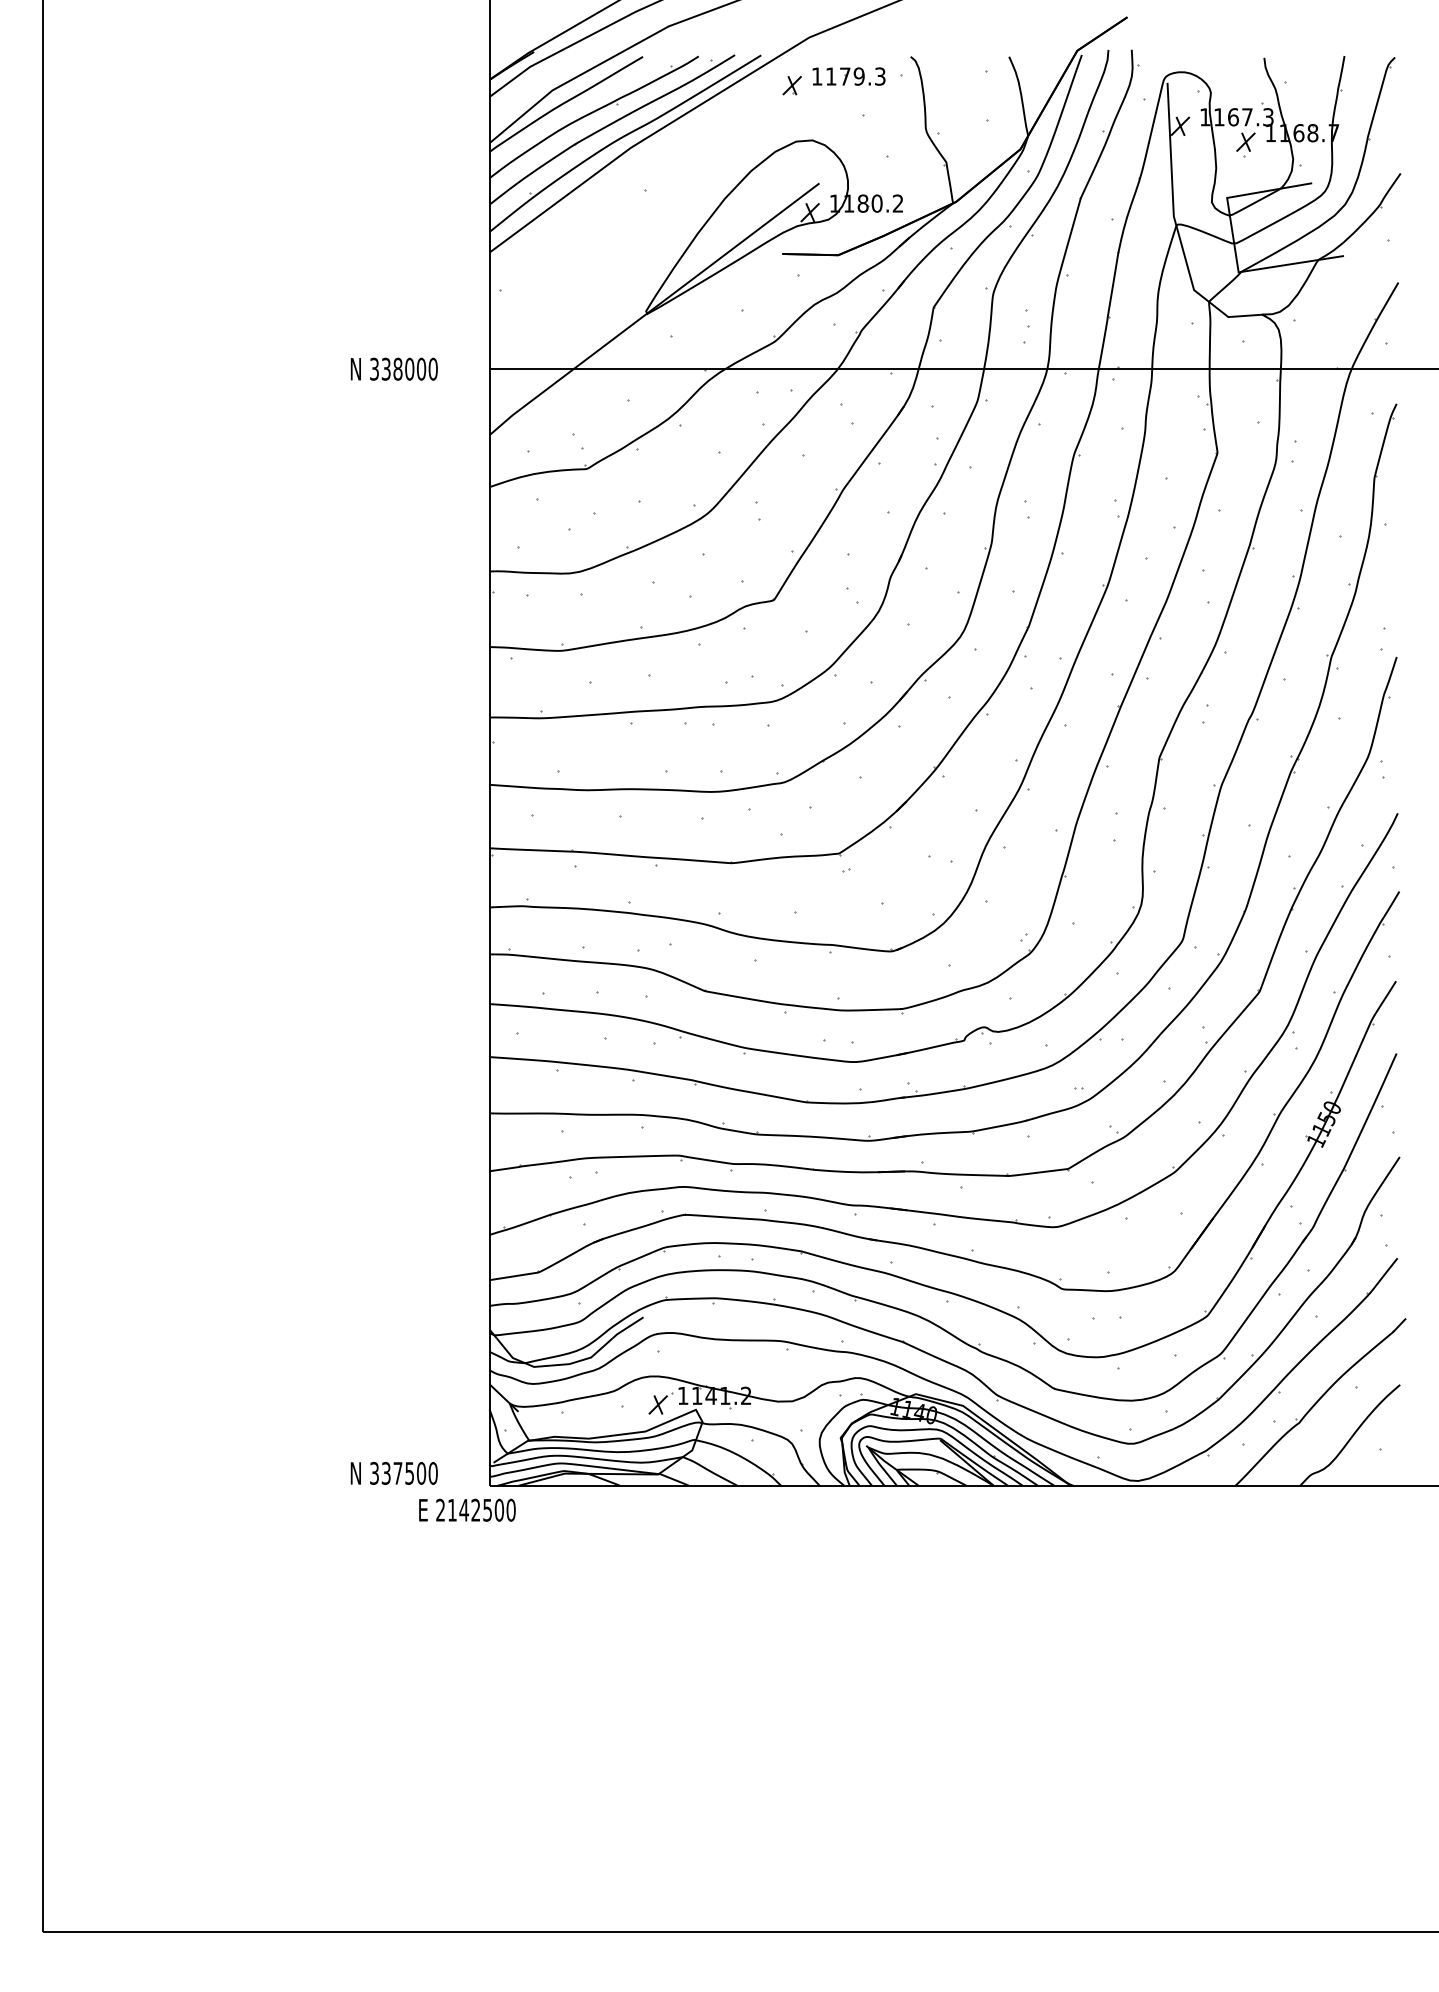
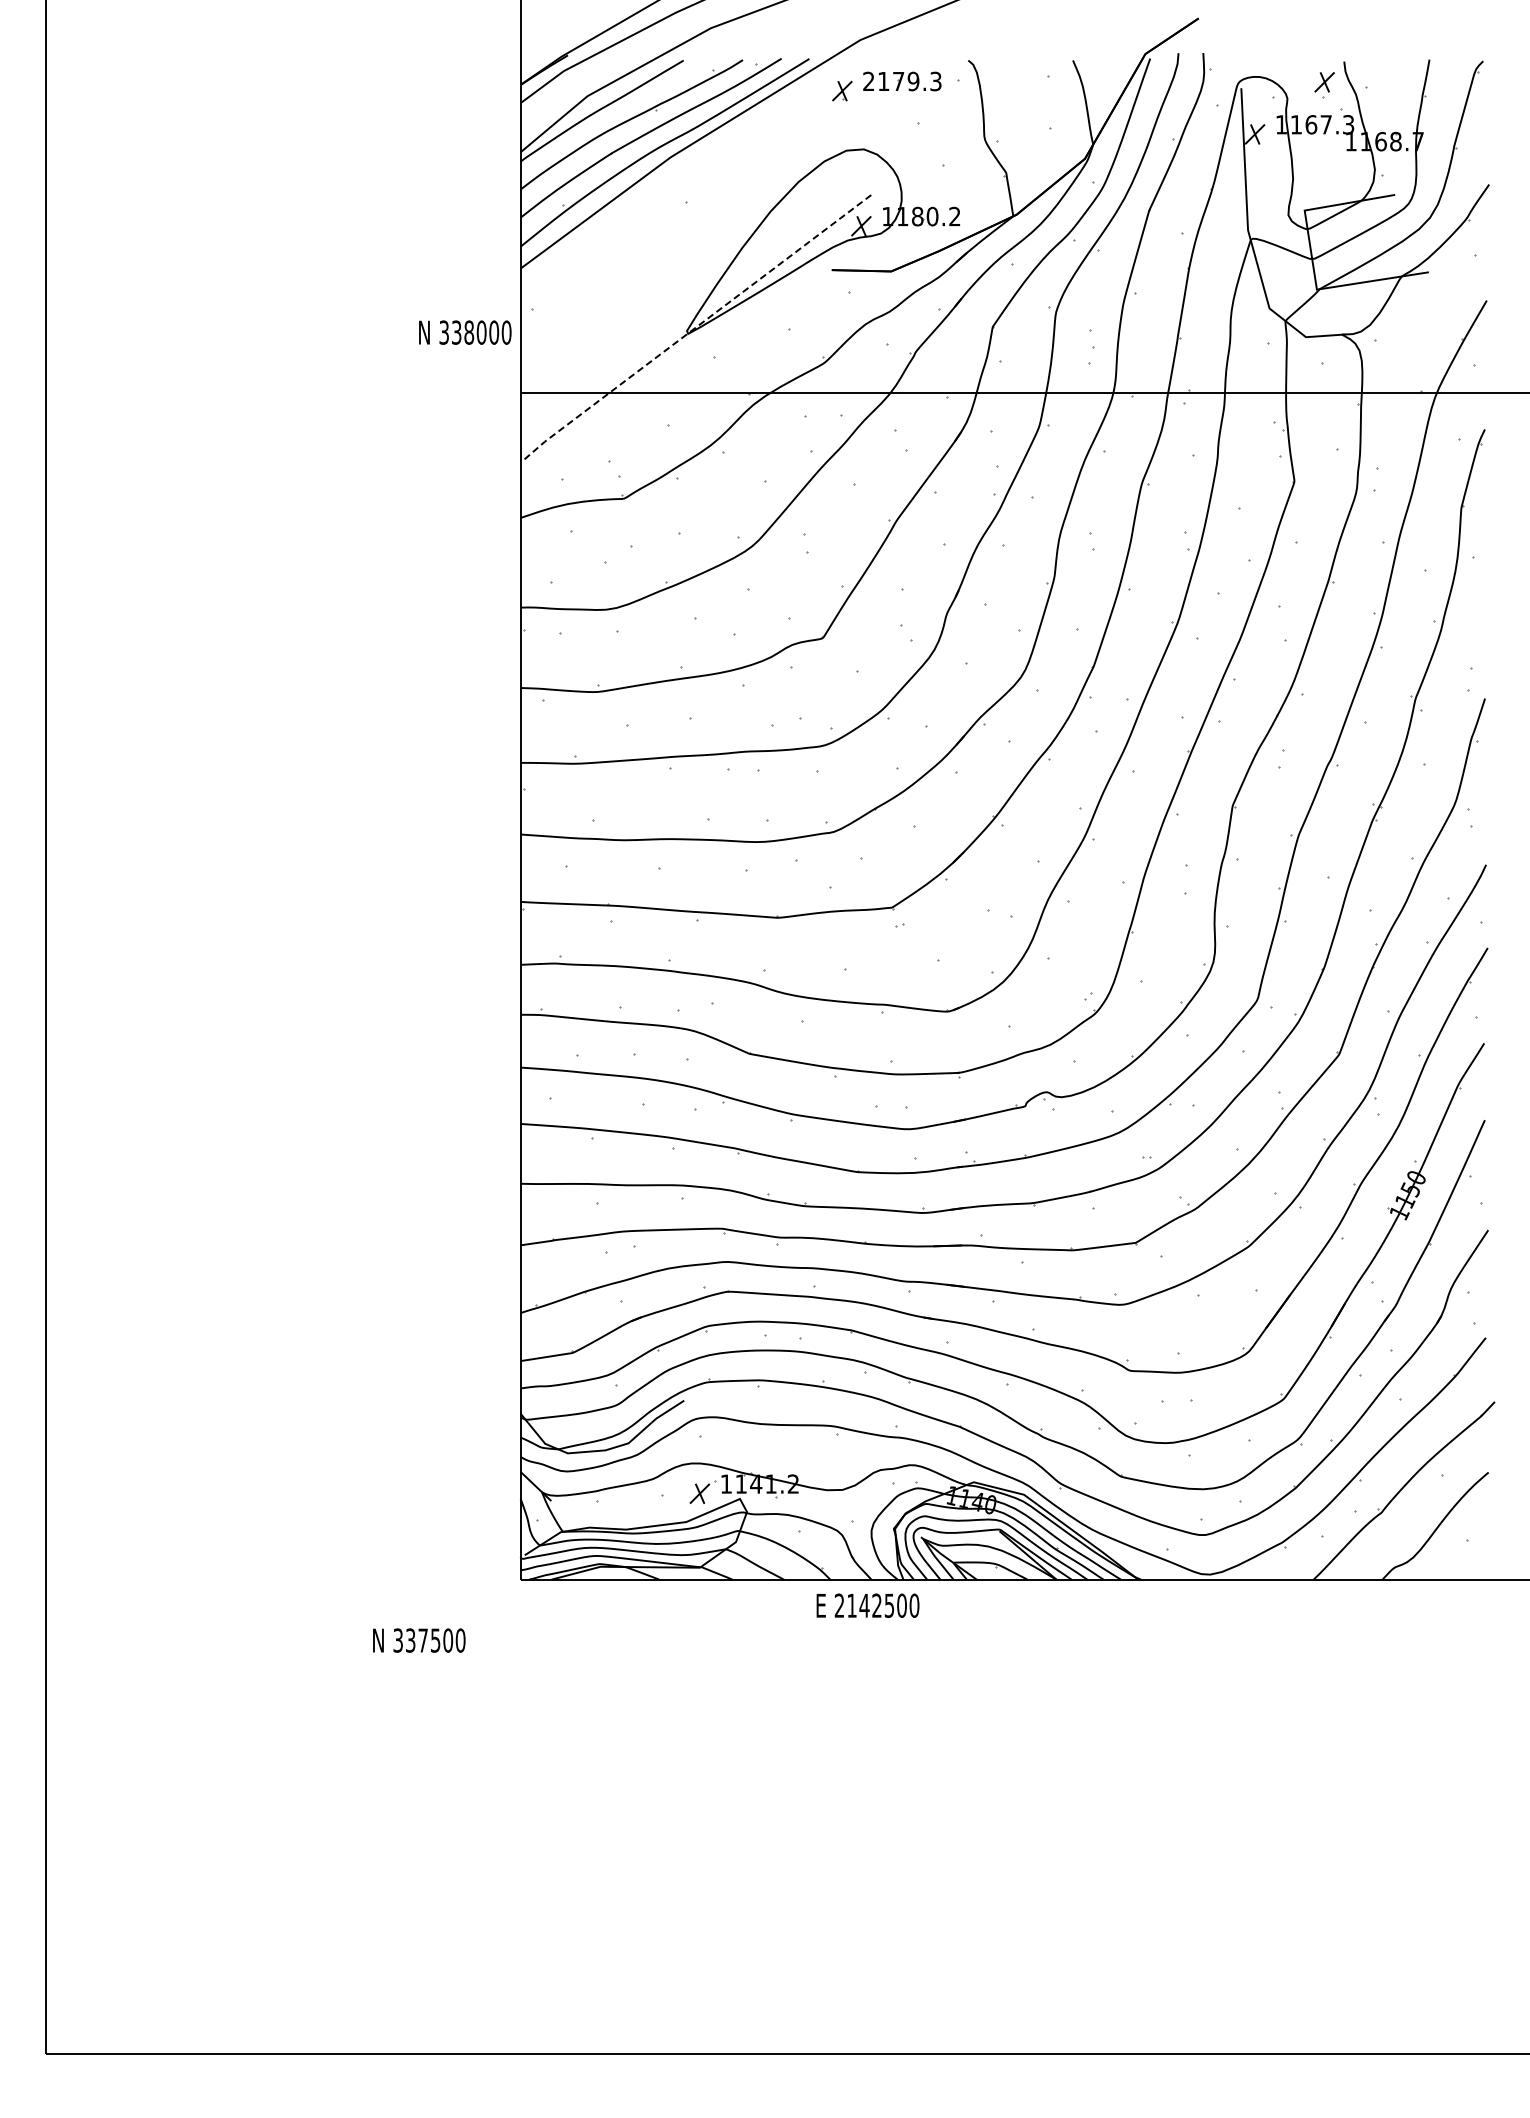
text: (816, 75) -> (868, 80), 1179.3 -> 2179.3
part: (1245, 145) -> (1324, 85), moved
line: (653, 308) -> (694, 328), solid -> dashed
text: (394, 369) -> (465, 332), moved
text: (394, 1473) -> (419, 1640), moved
text: (466, 1510) -> (867, 1605), moved

